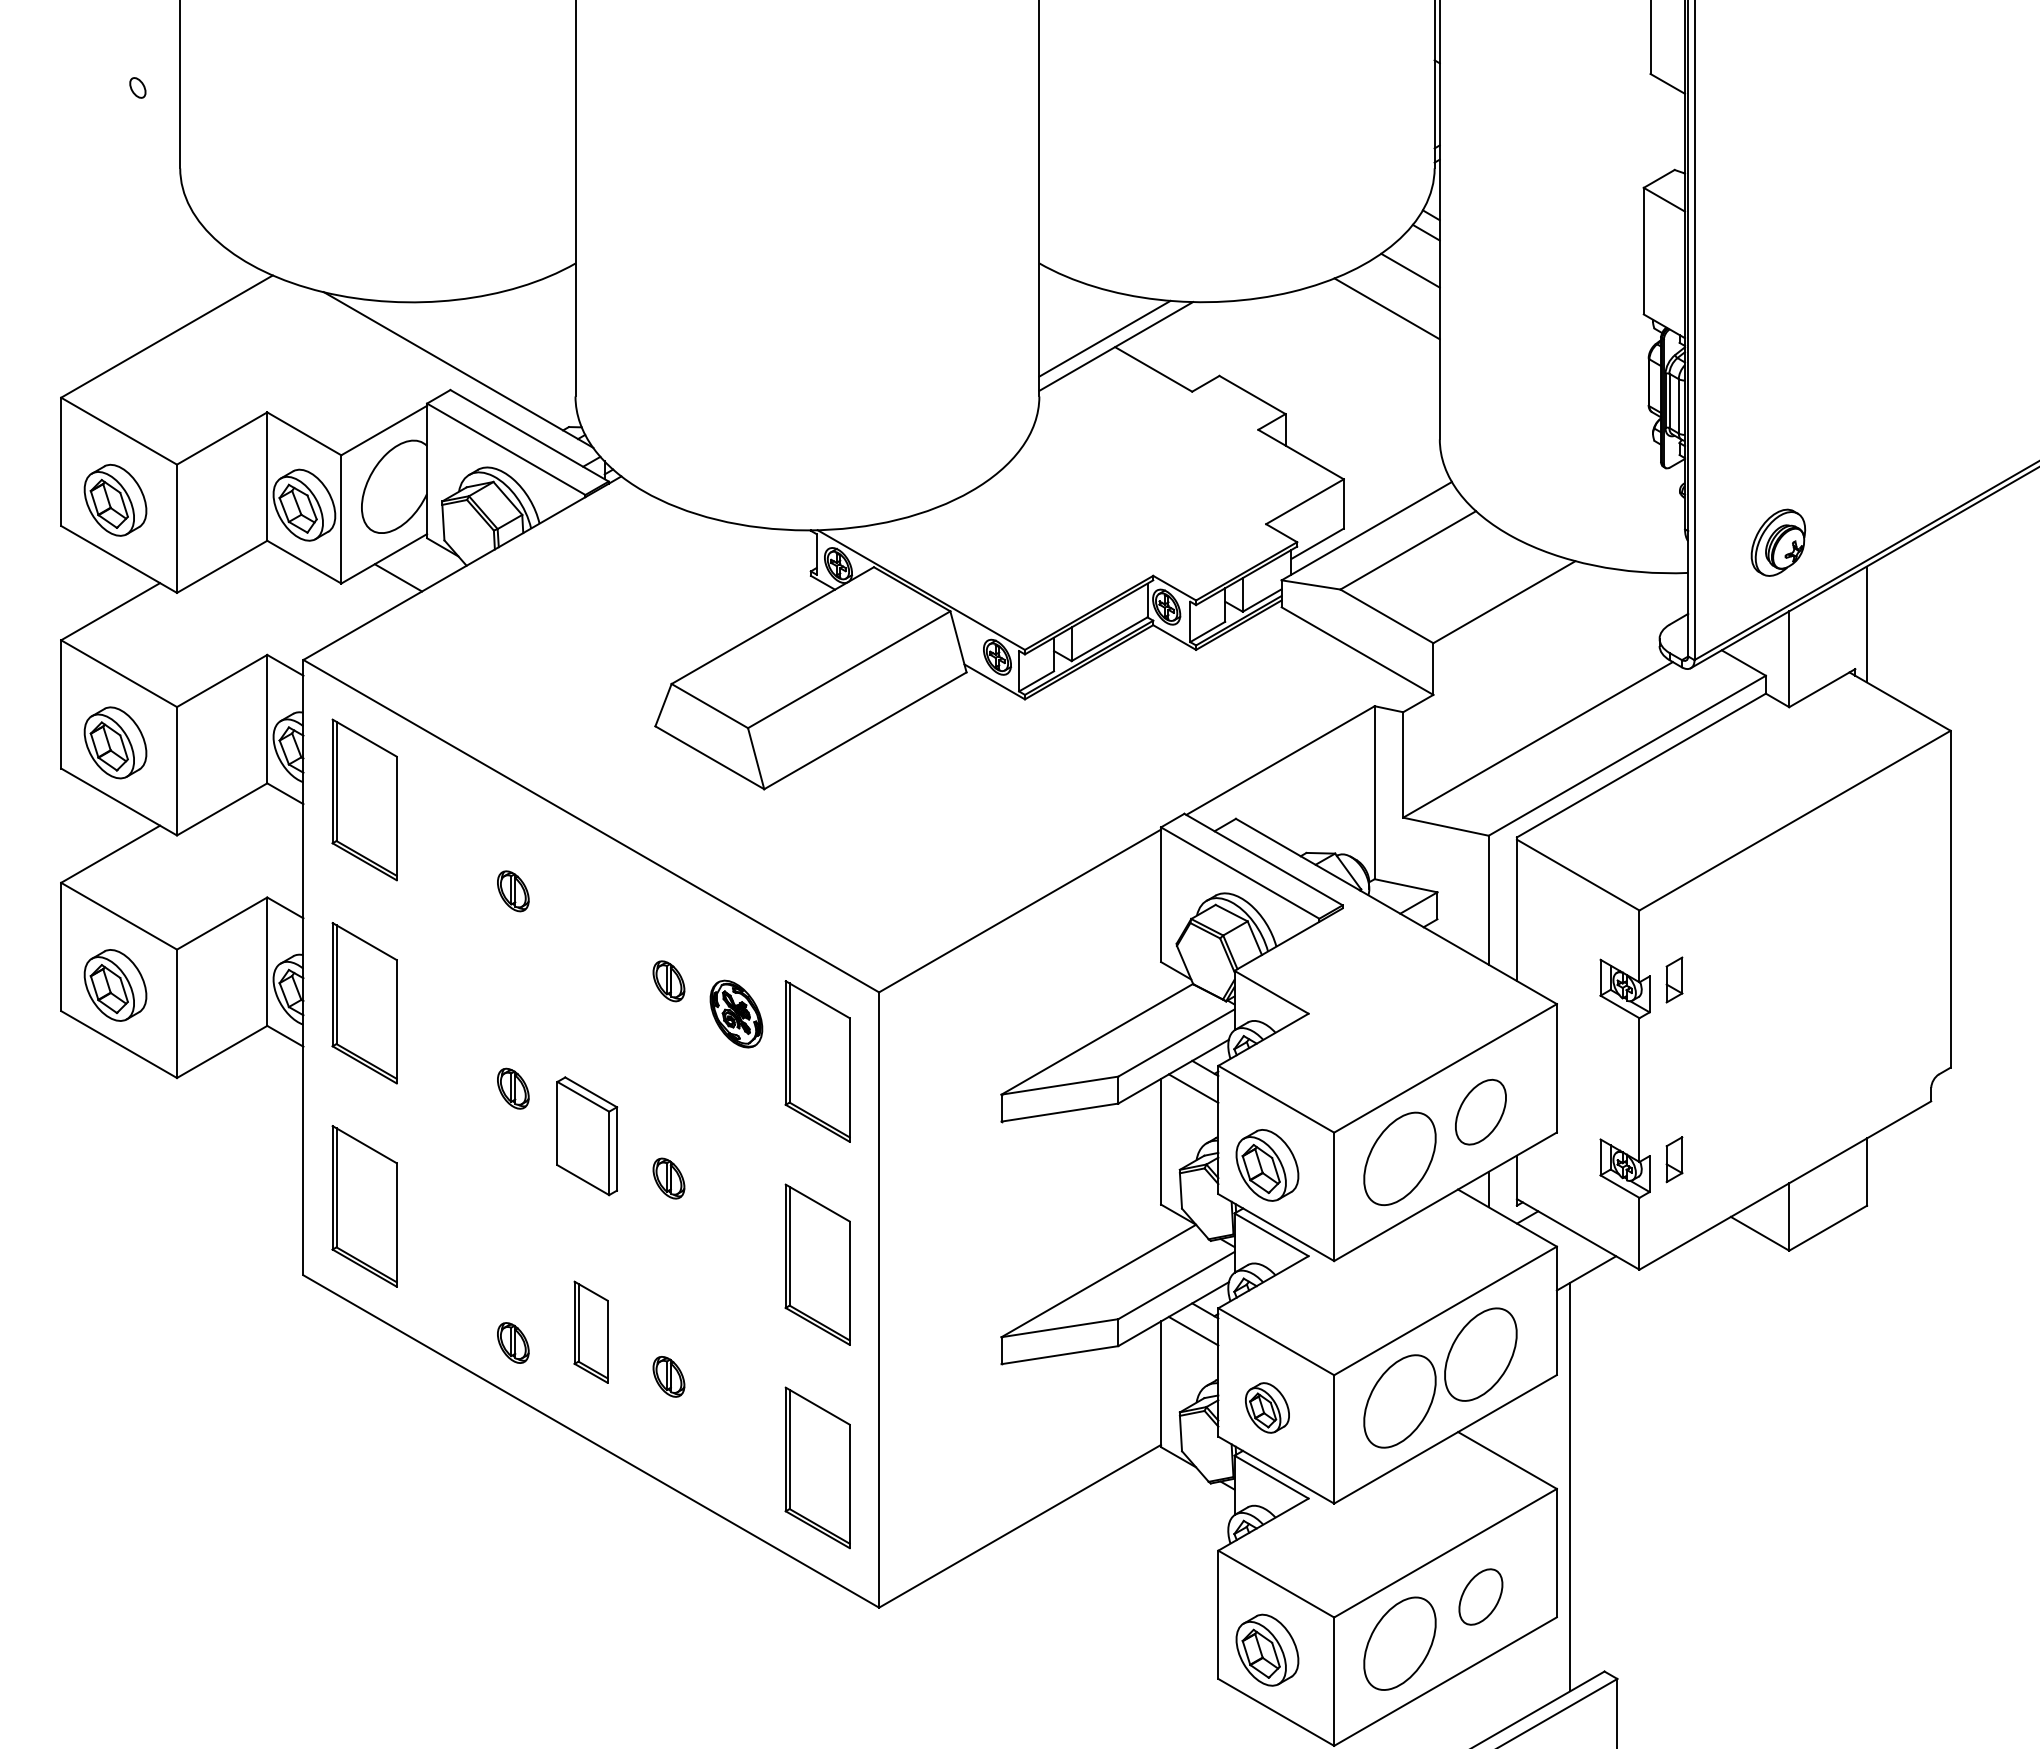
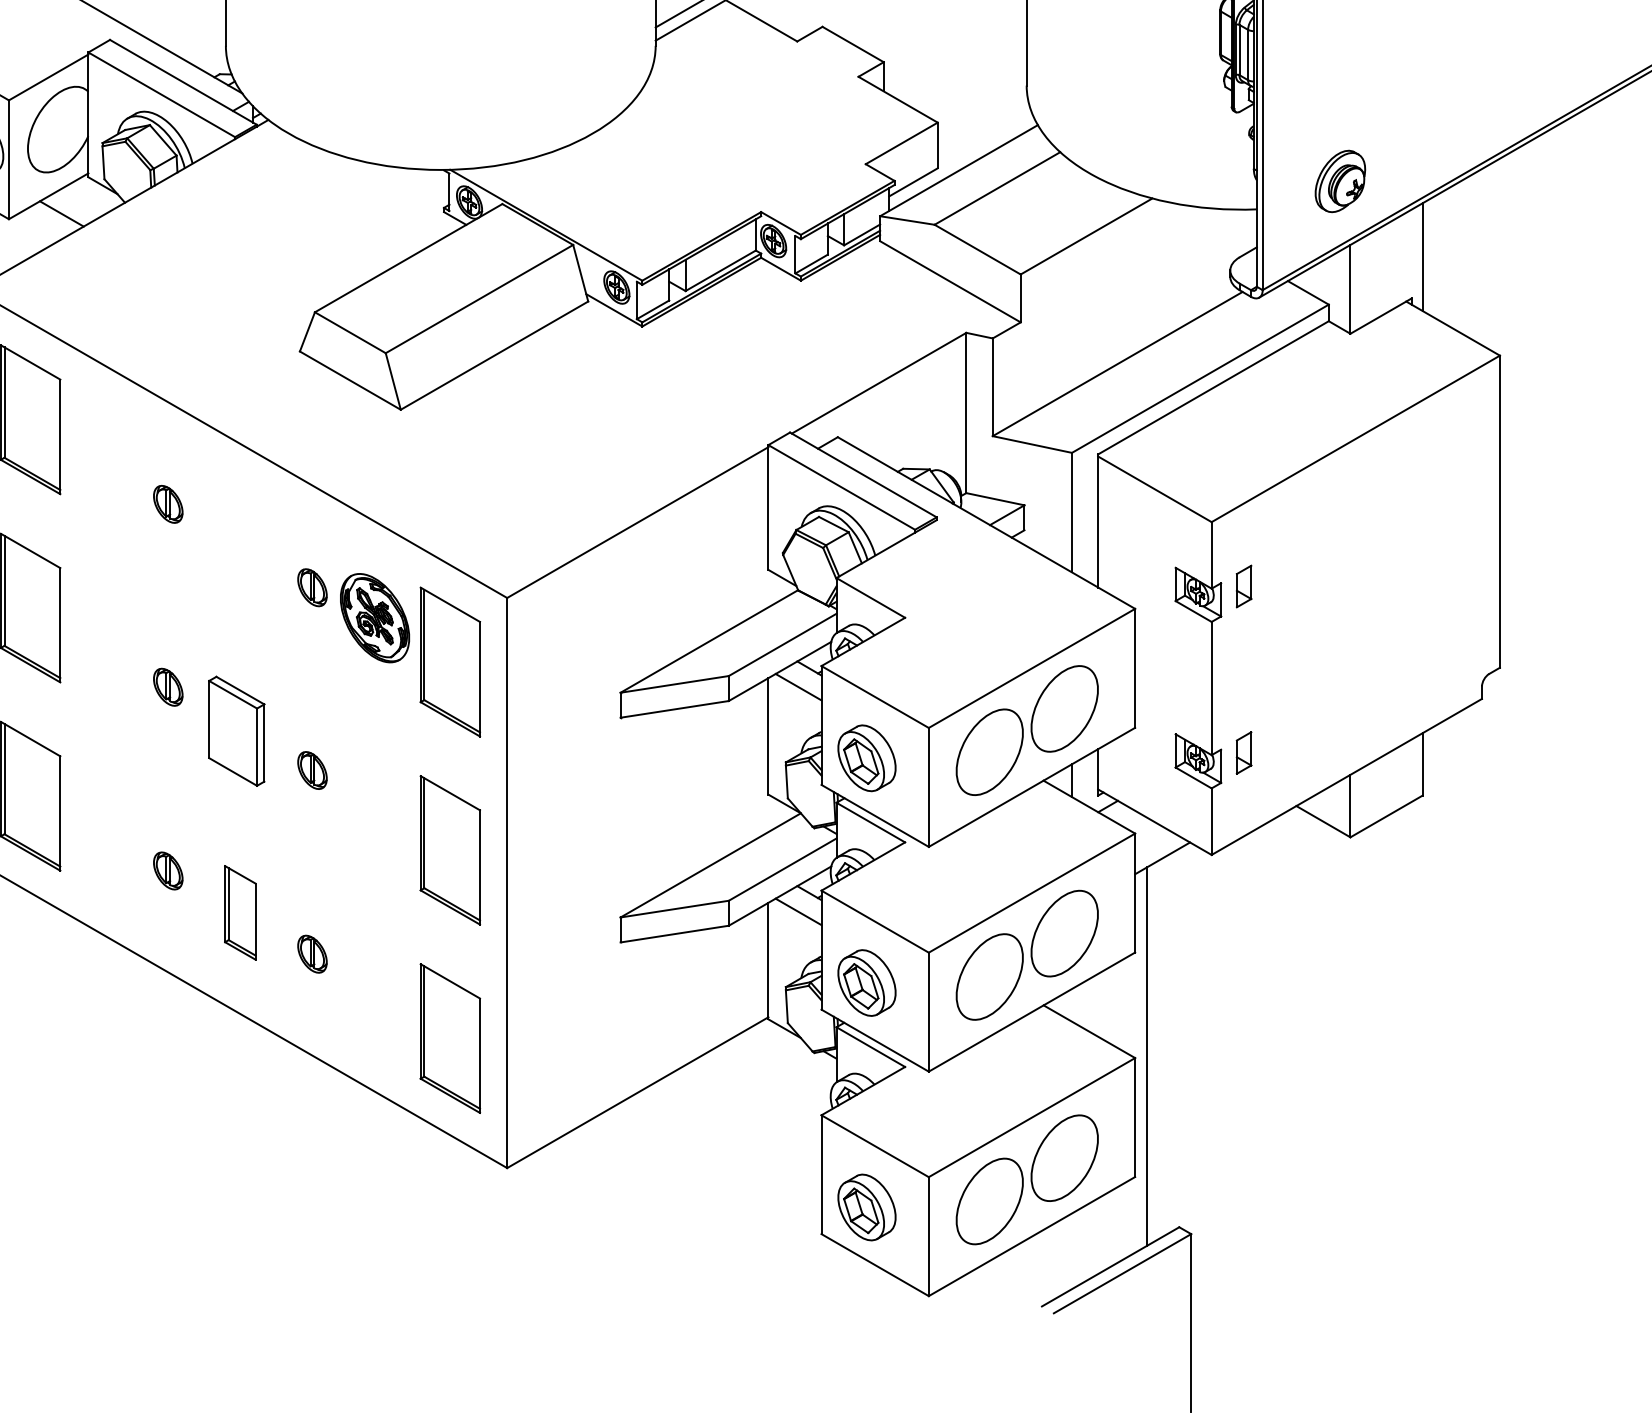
part: (736, 1013) -> (375, 617), size x1.43
part: (1480, 1112) -> (1064, 709), size x1.43
part: (513, 1342) -> (168, 870), moved
part: (1267, 1407) -> (867, 982), size x1.43
part: (1480, 1596) -> (1064, 1157), size x1.67

